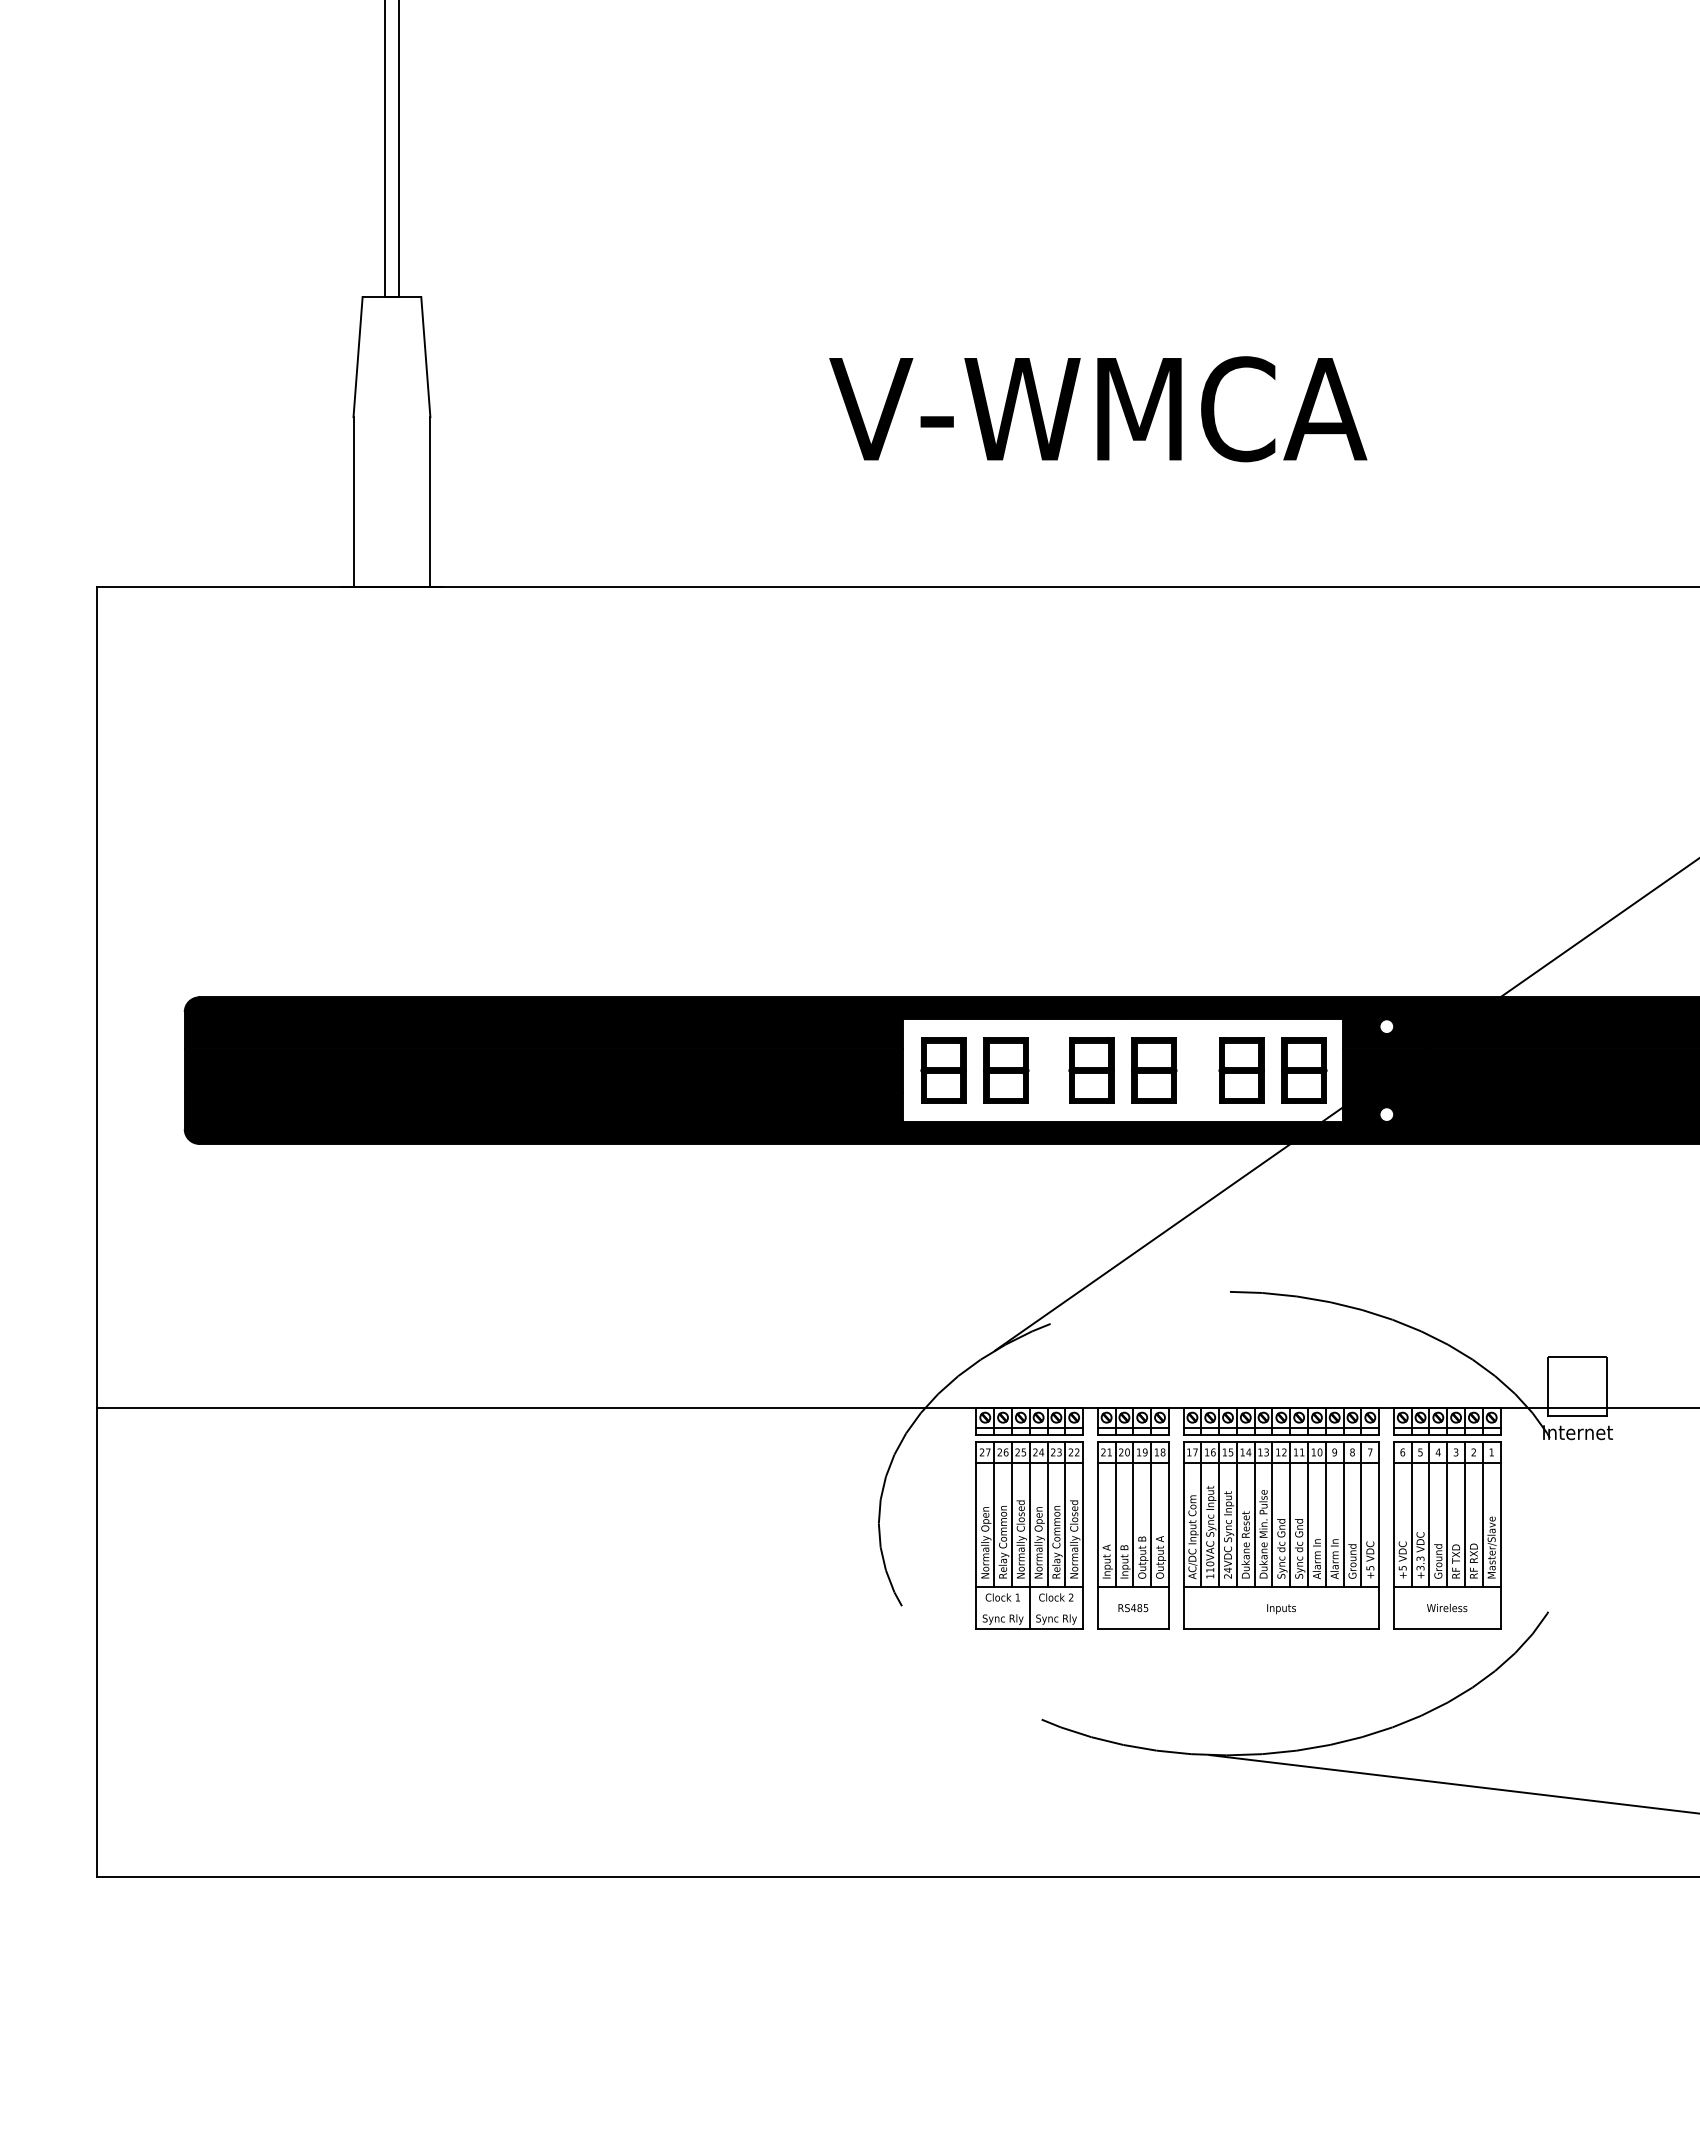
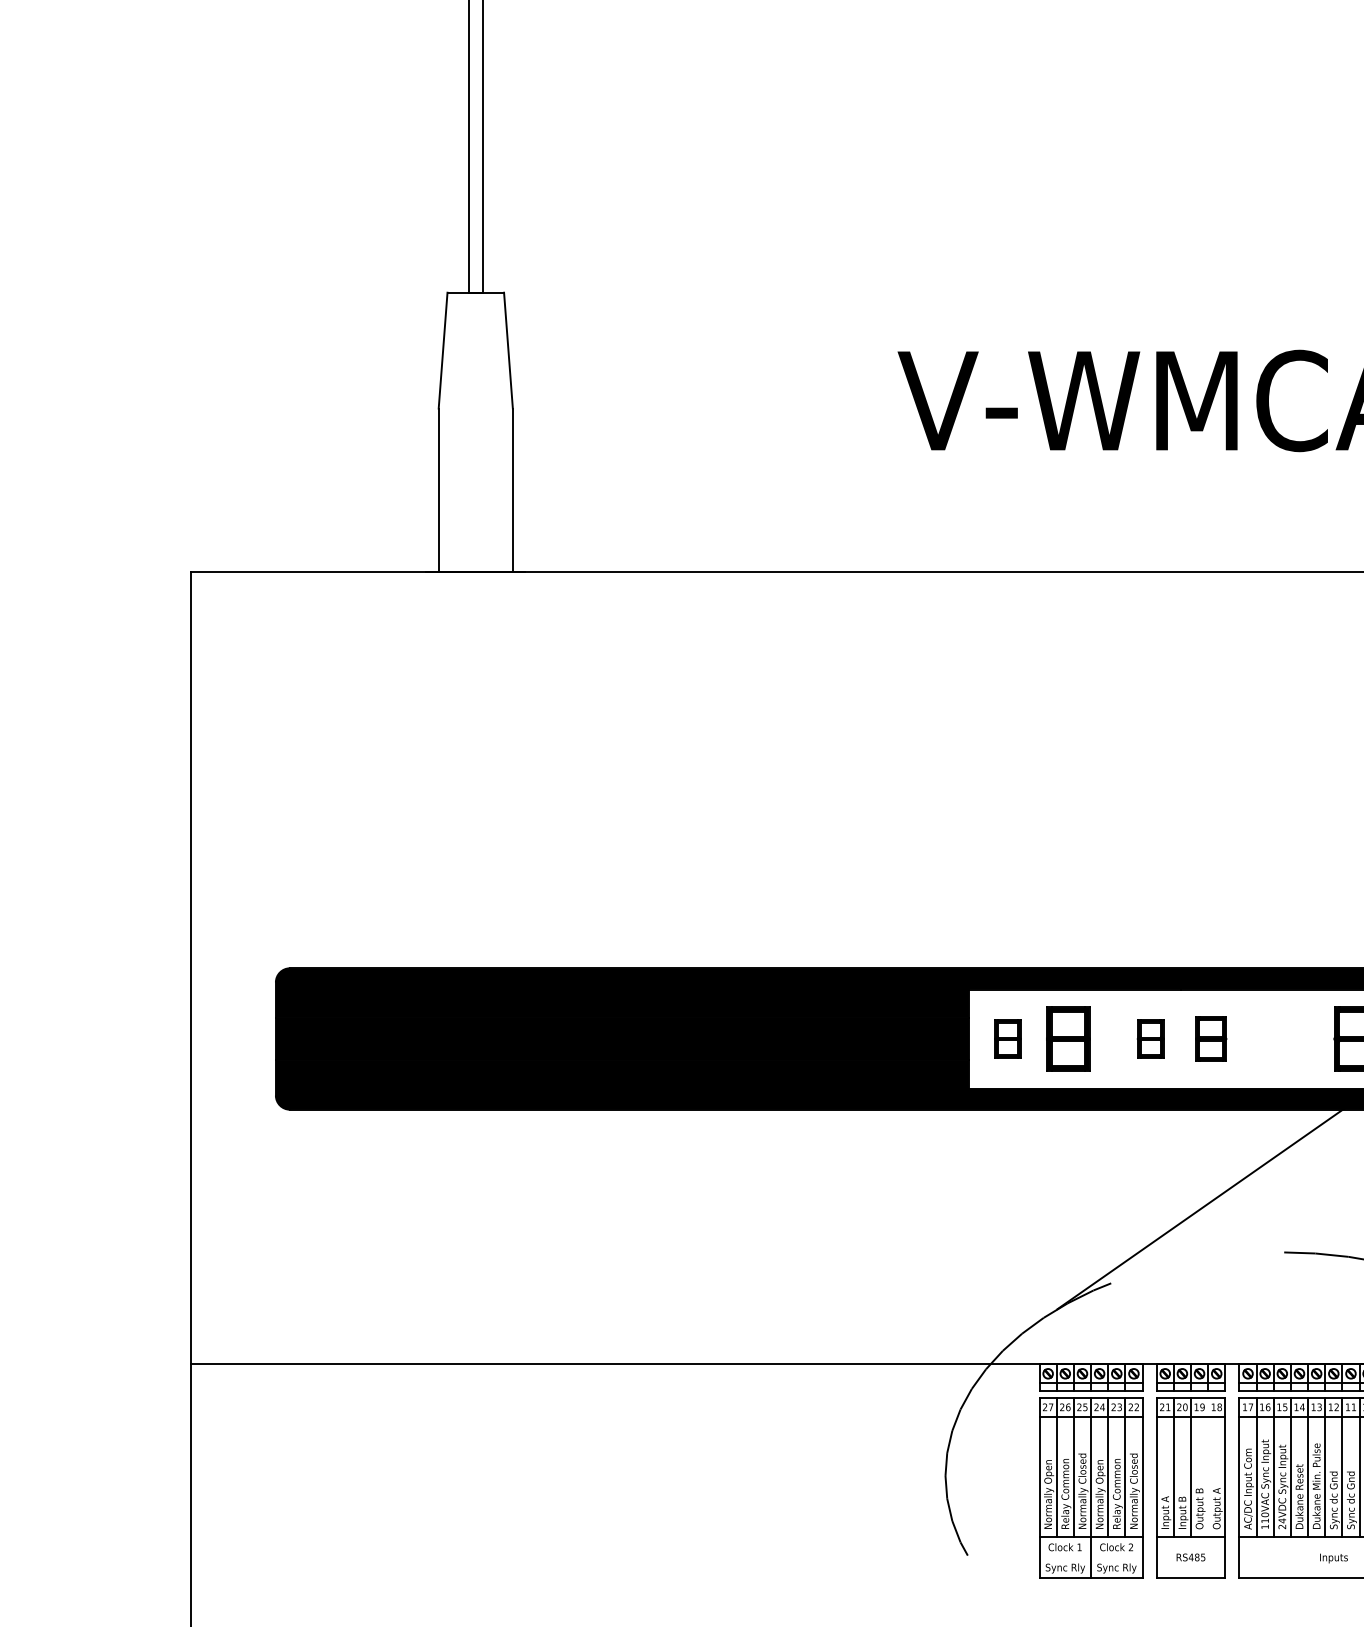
part: (943, 1070) -> (1007, 1038), size x0.6
part: (1091, 1070) -> (1150, 1038), size x0.6
part: (1154, 1070) -> (1211, 1038), size x0.7
part: (1241, 1070) -> (1295, 1038), removed
line: (1151, 1514) -> (1208, 1467), removed

